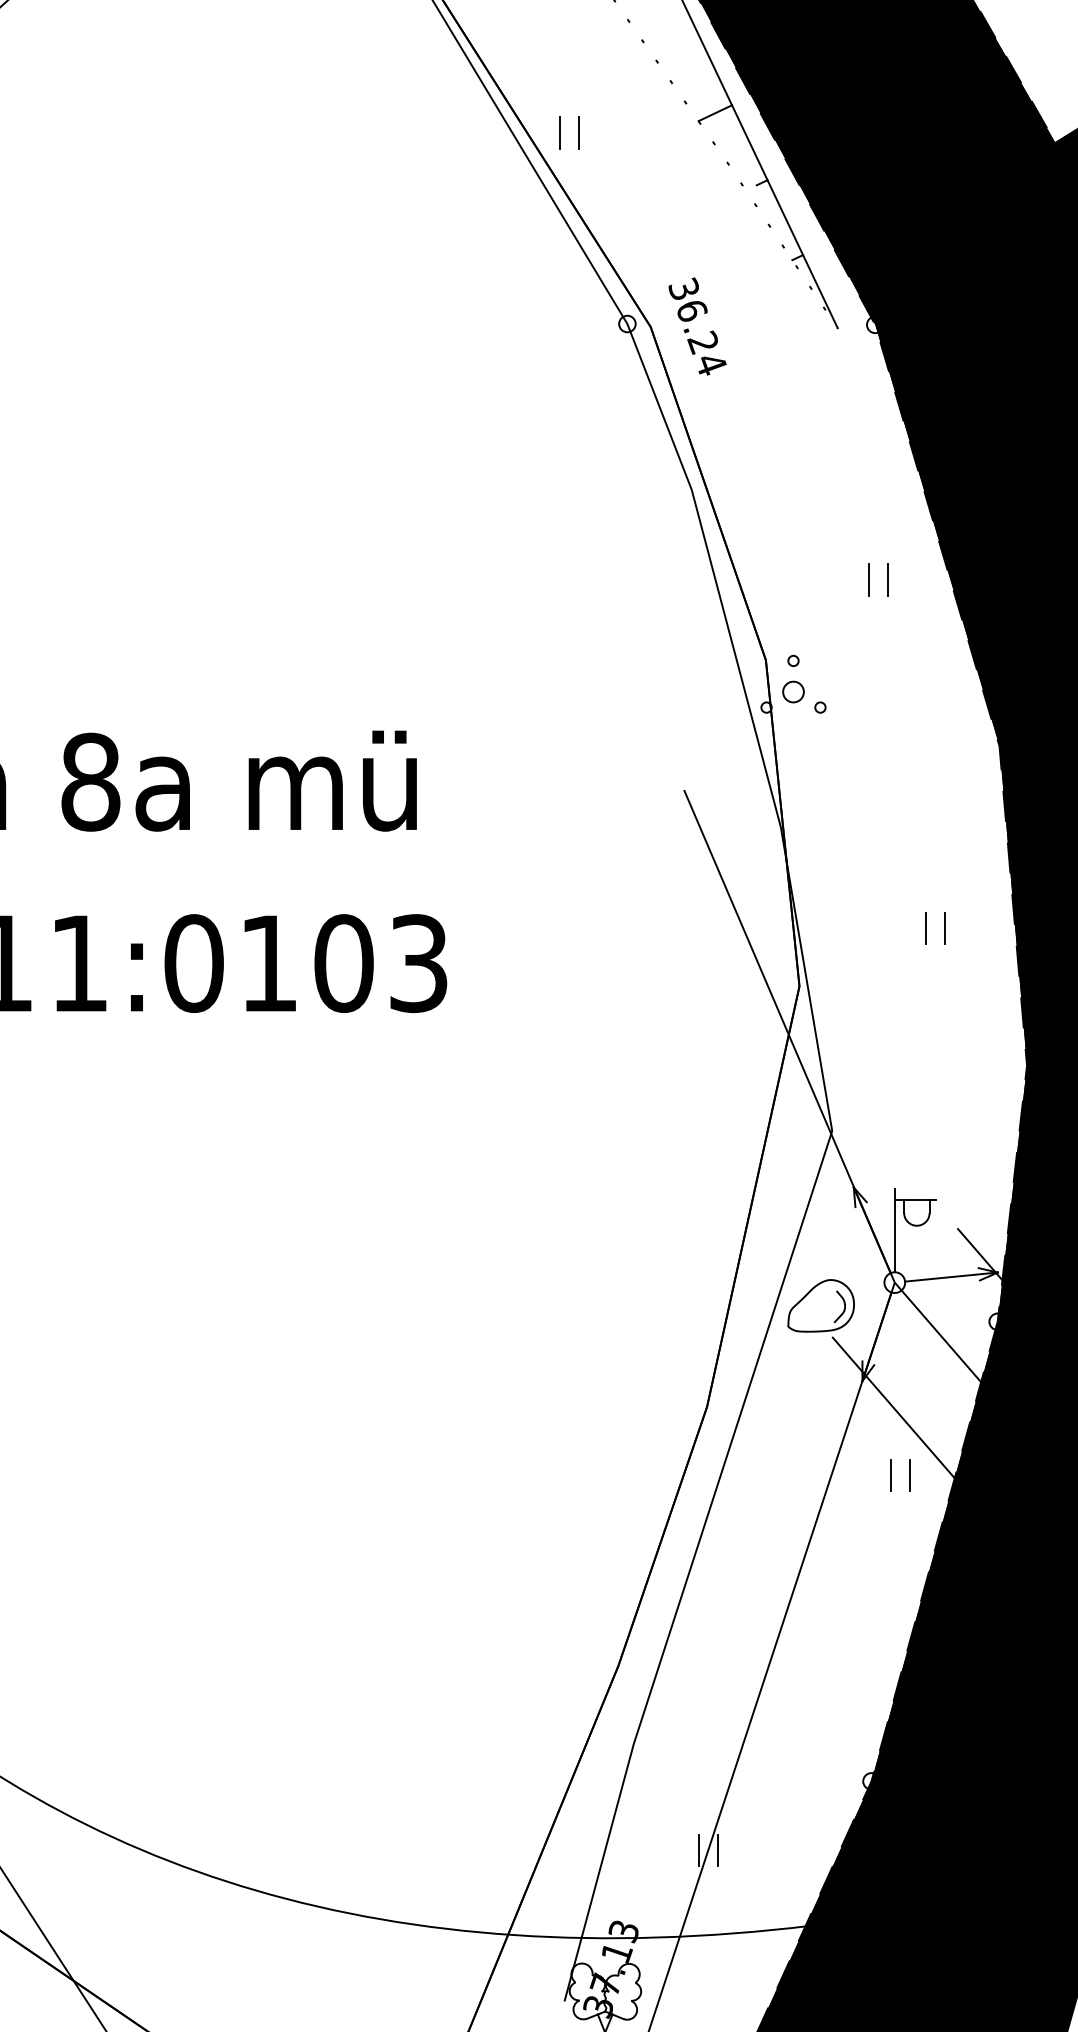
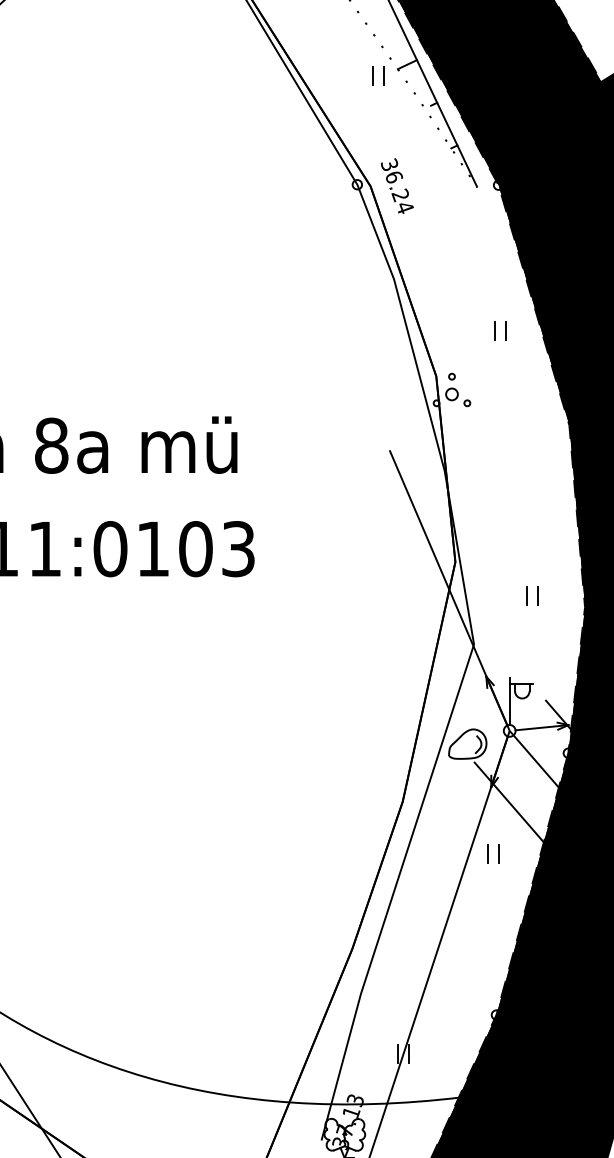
part: (569, 132) -> (378, 75), moved
part: (934, 927) -> (532, 595), moved
part: (901, 1474) -> (493, 853), moved

